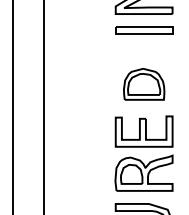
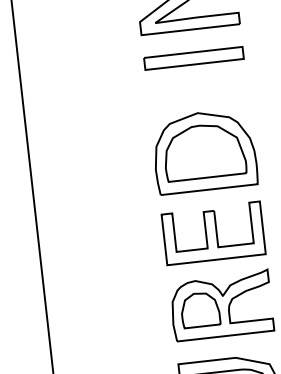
part: (143, 84) -> (203, 151), size x1.43

